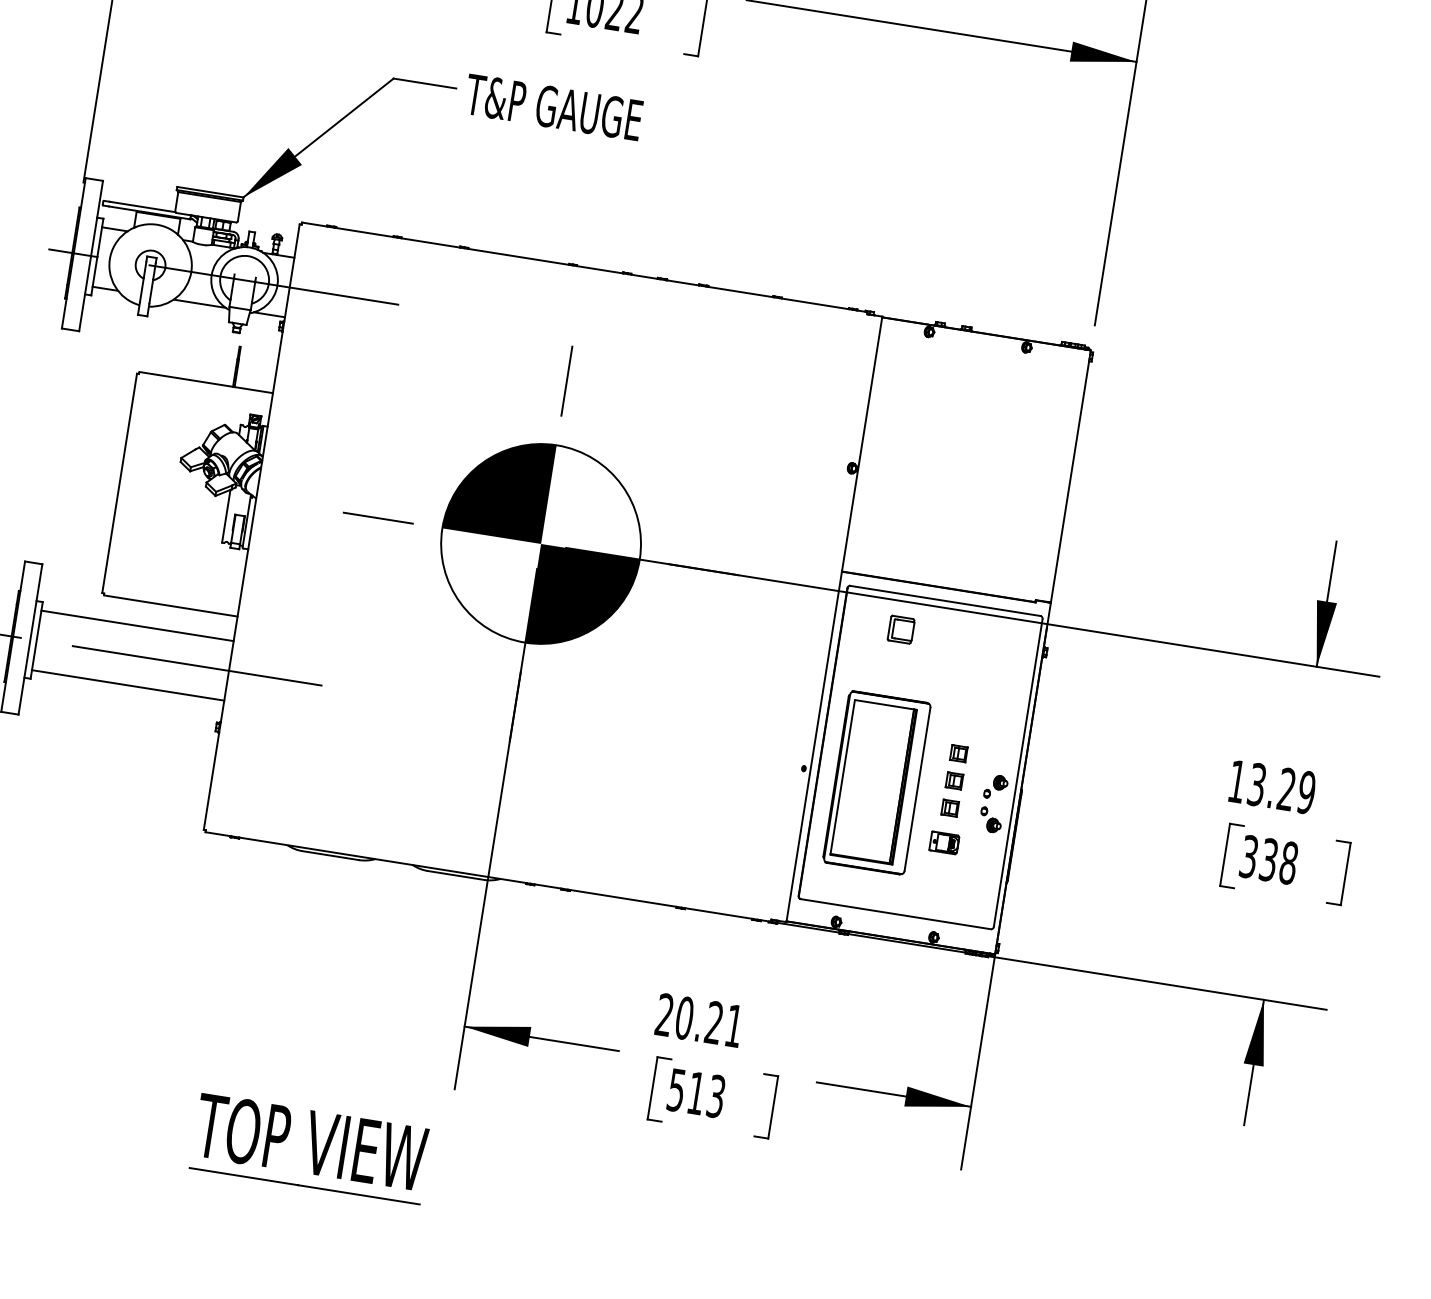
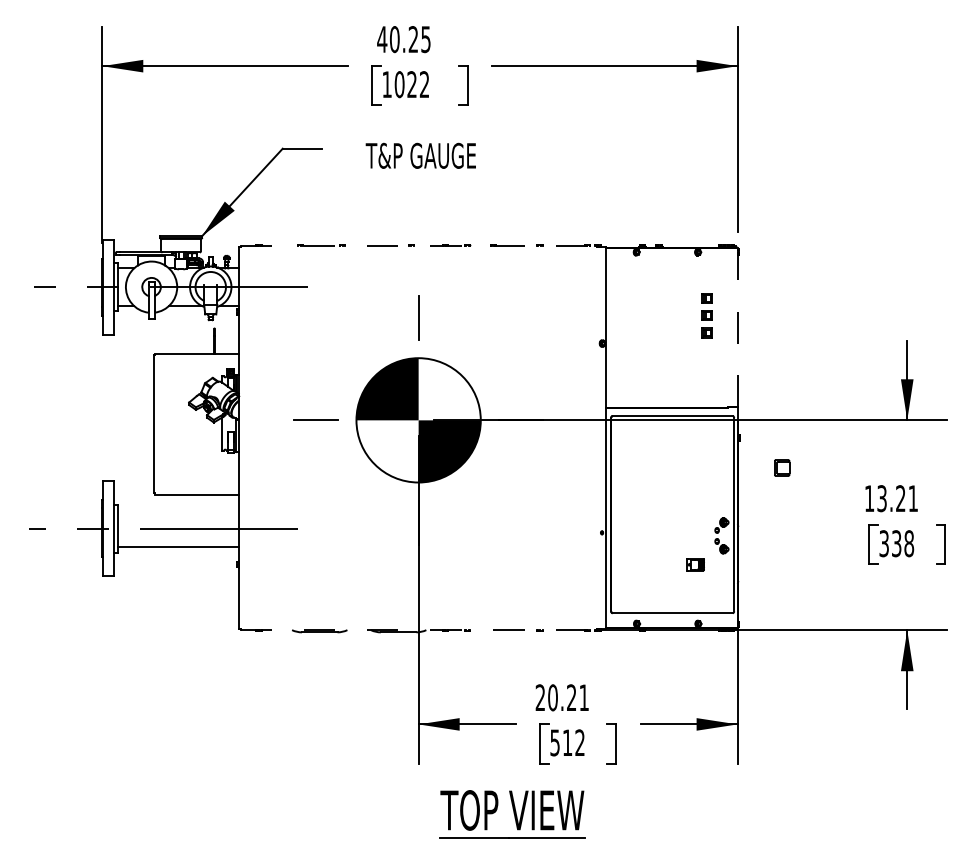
text: (553, 106) -> (420, 155), moved
line: (586, 268) -> (419, 246), solid -> dashed
line: (1070, 475) -> (737, 326), solid -> dashed
line: (137, 625) -> (178, 509), removed
part: (901, 628) -> (782, 467), moved
part: (954, 780) -> (706, 315), moved
part: (875, 782) -> (647, 534), removed
text: (1306, 792) -> (913, 498), 13.29 -> 13.21
line: (489, 877) -> (419, 630), solid -> dashed
text: (715, 1095) -> (579, 742), 513 -> 512
part: (310, 1148) -> (512, 814), moved

